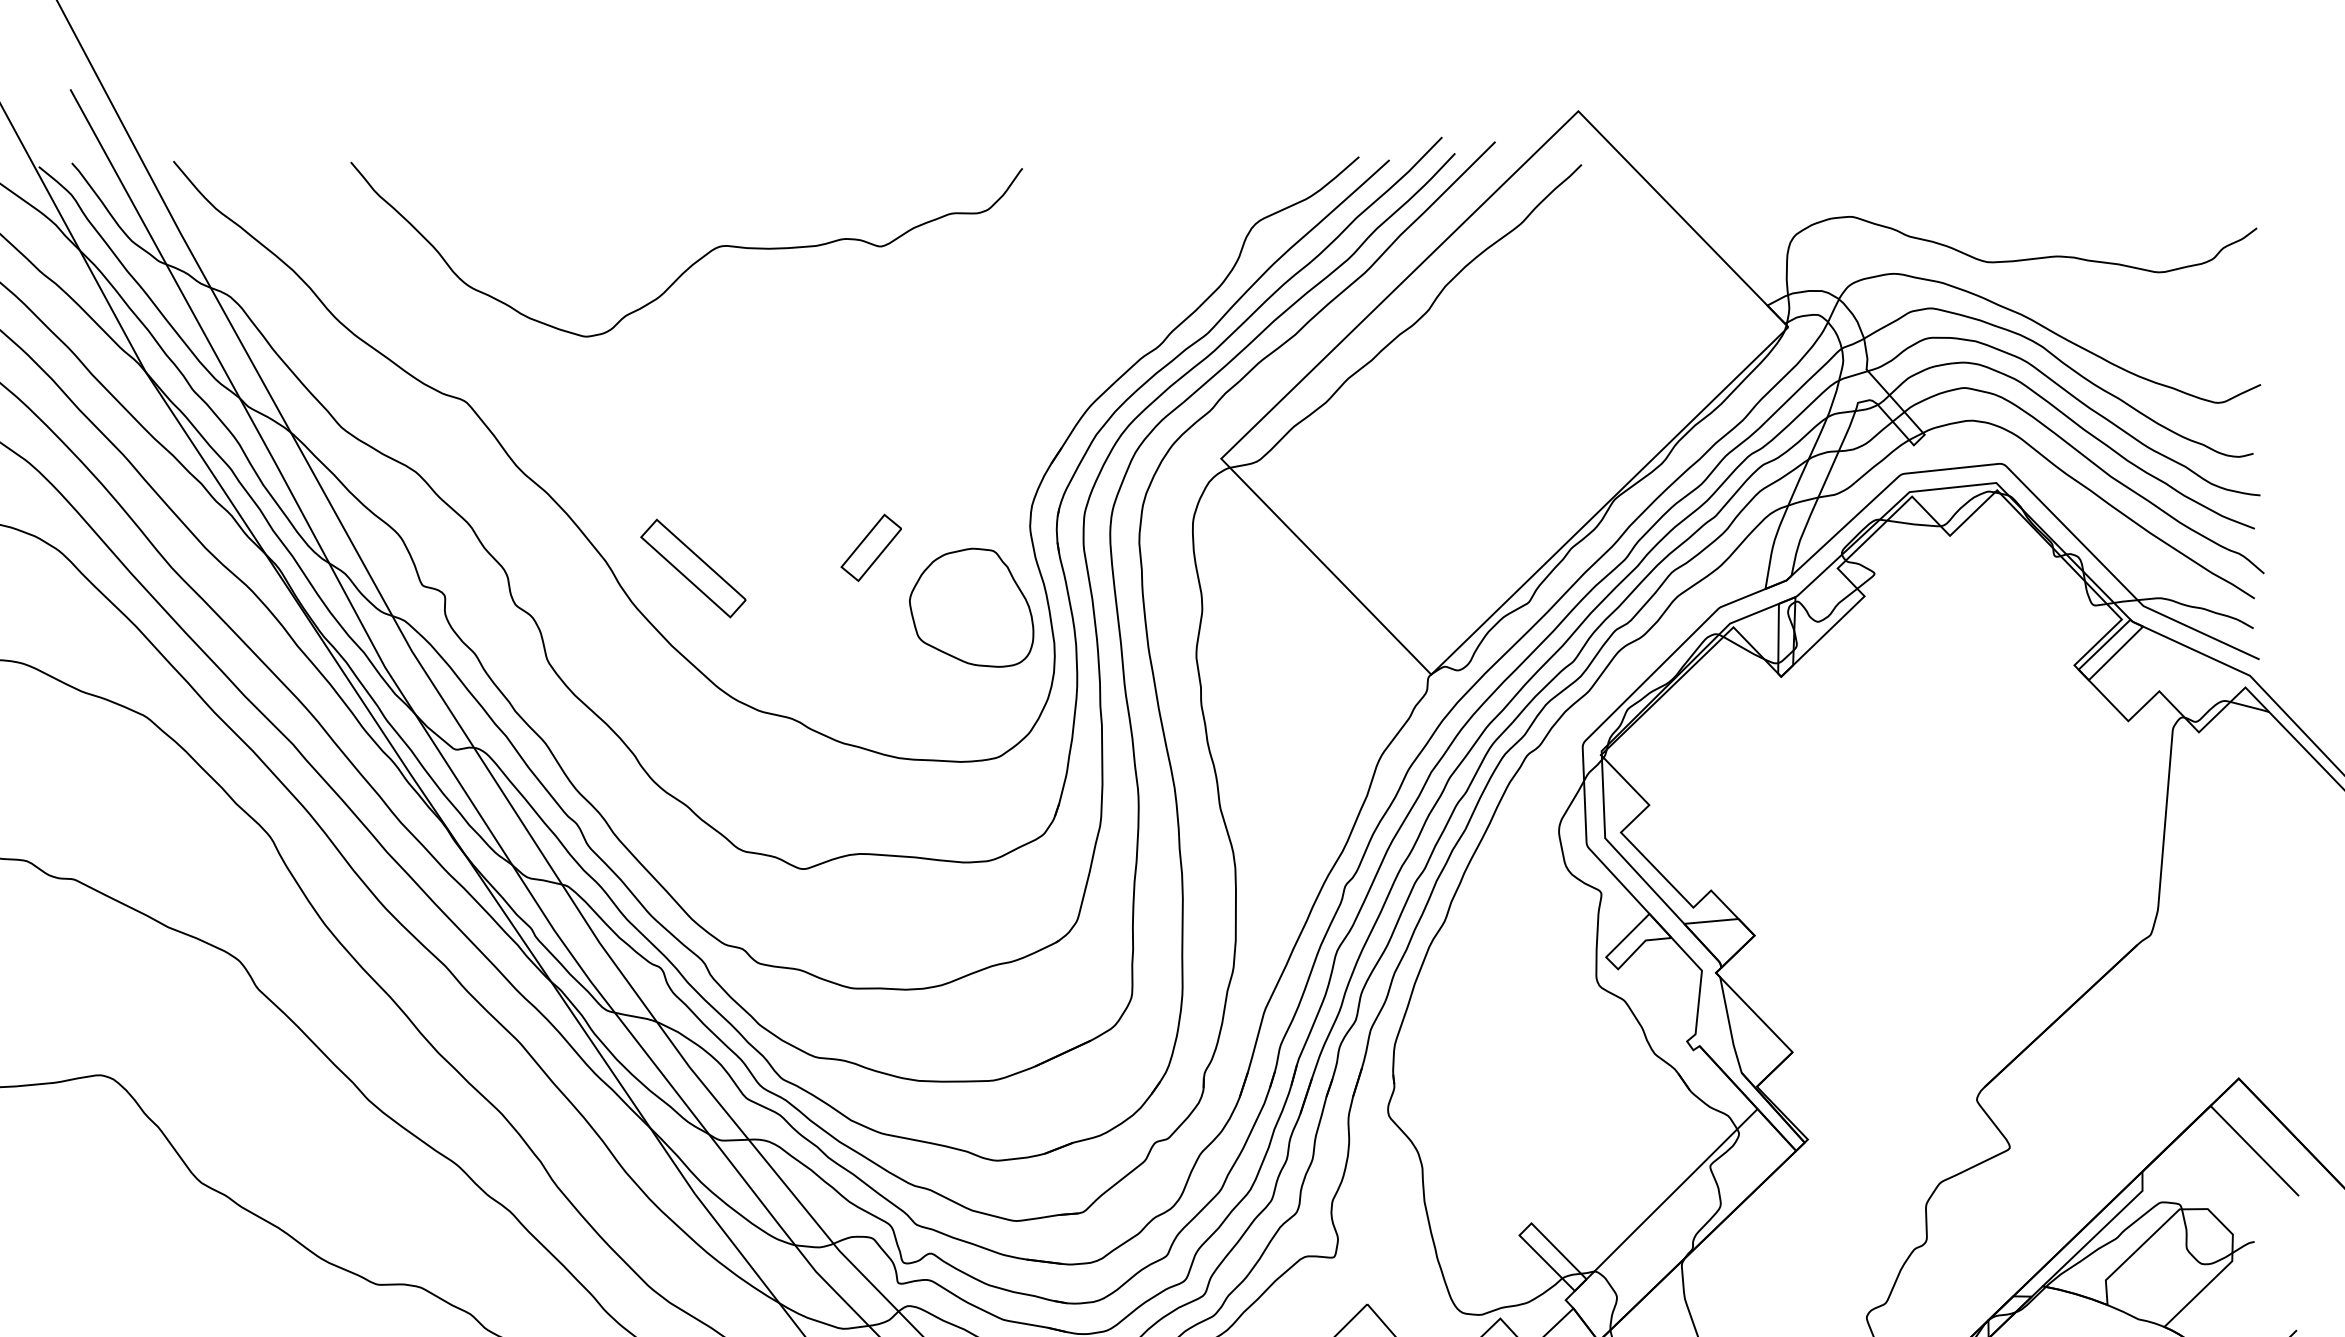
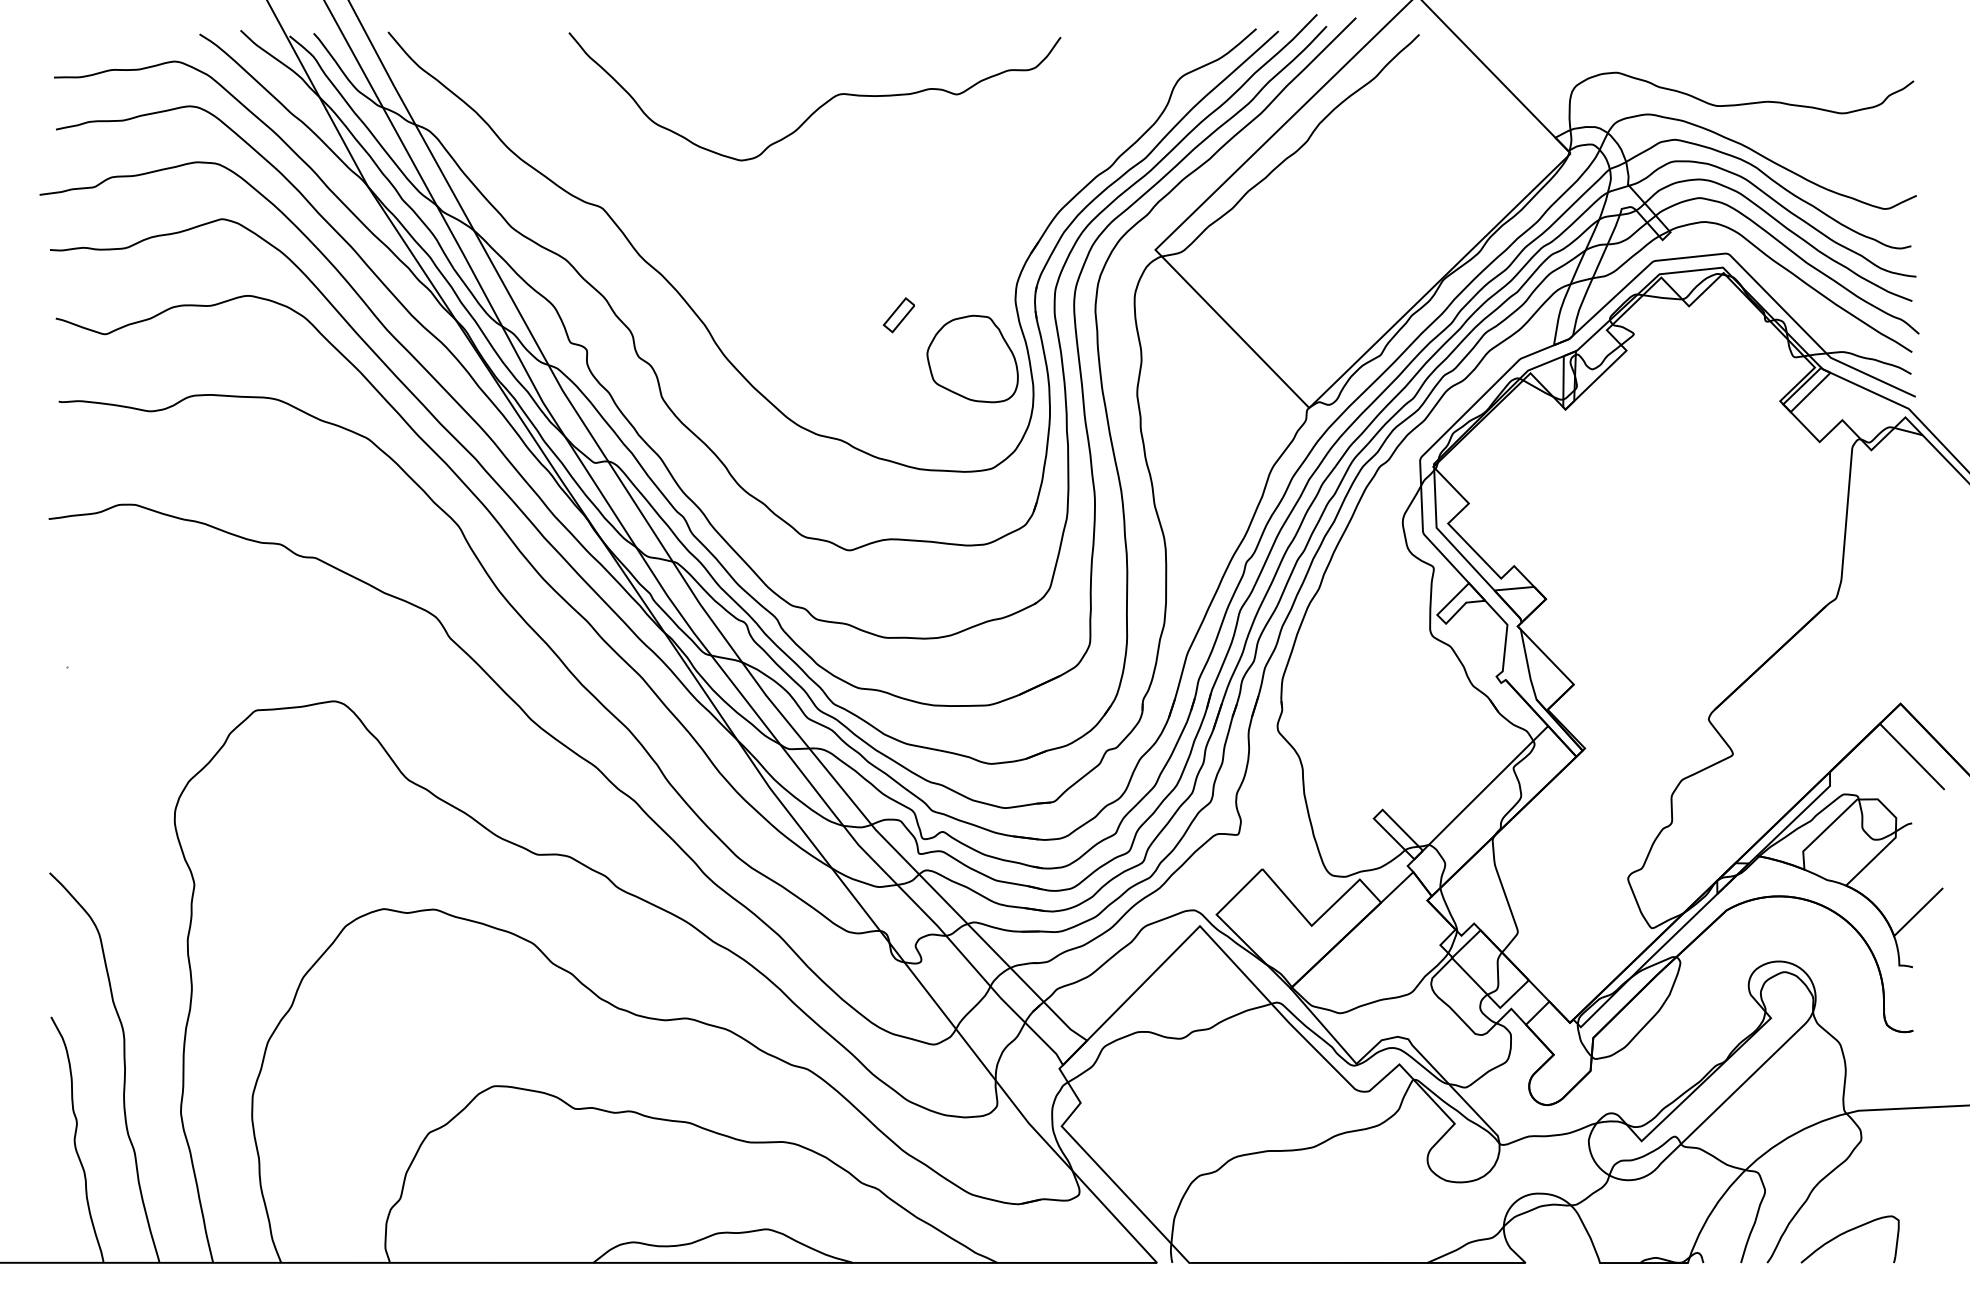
curve: (694, 261) -> (820, 105), moved
part: (870, 548) -> (898, 315), size x0.7
part: (692, 567) -> (768, 329), removed

